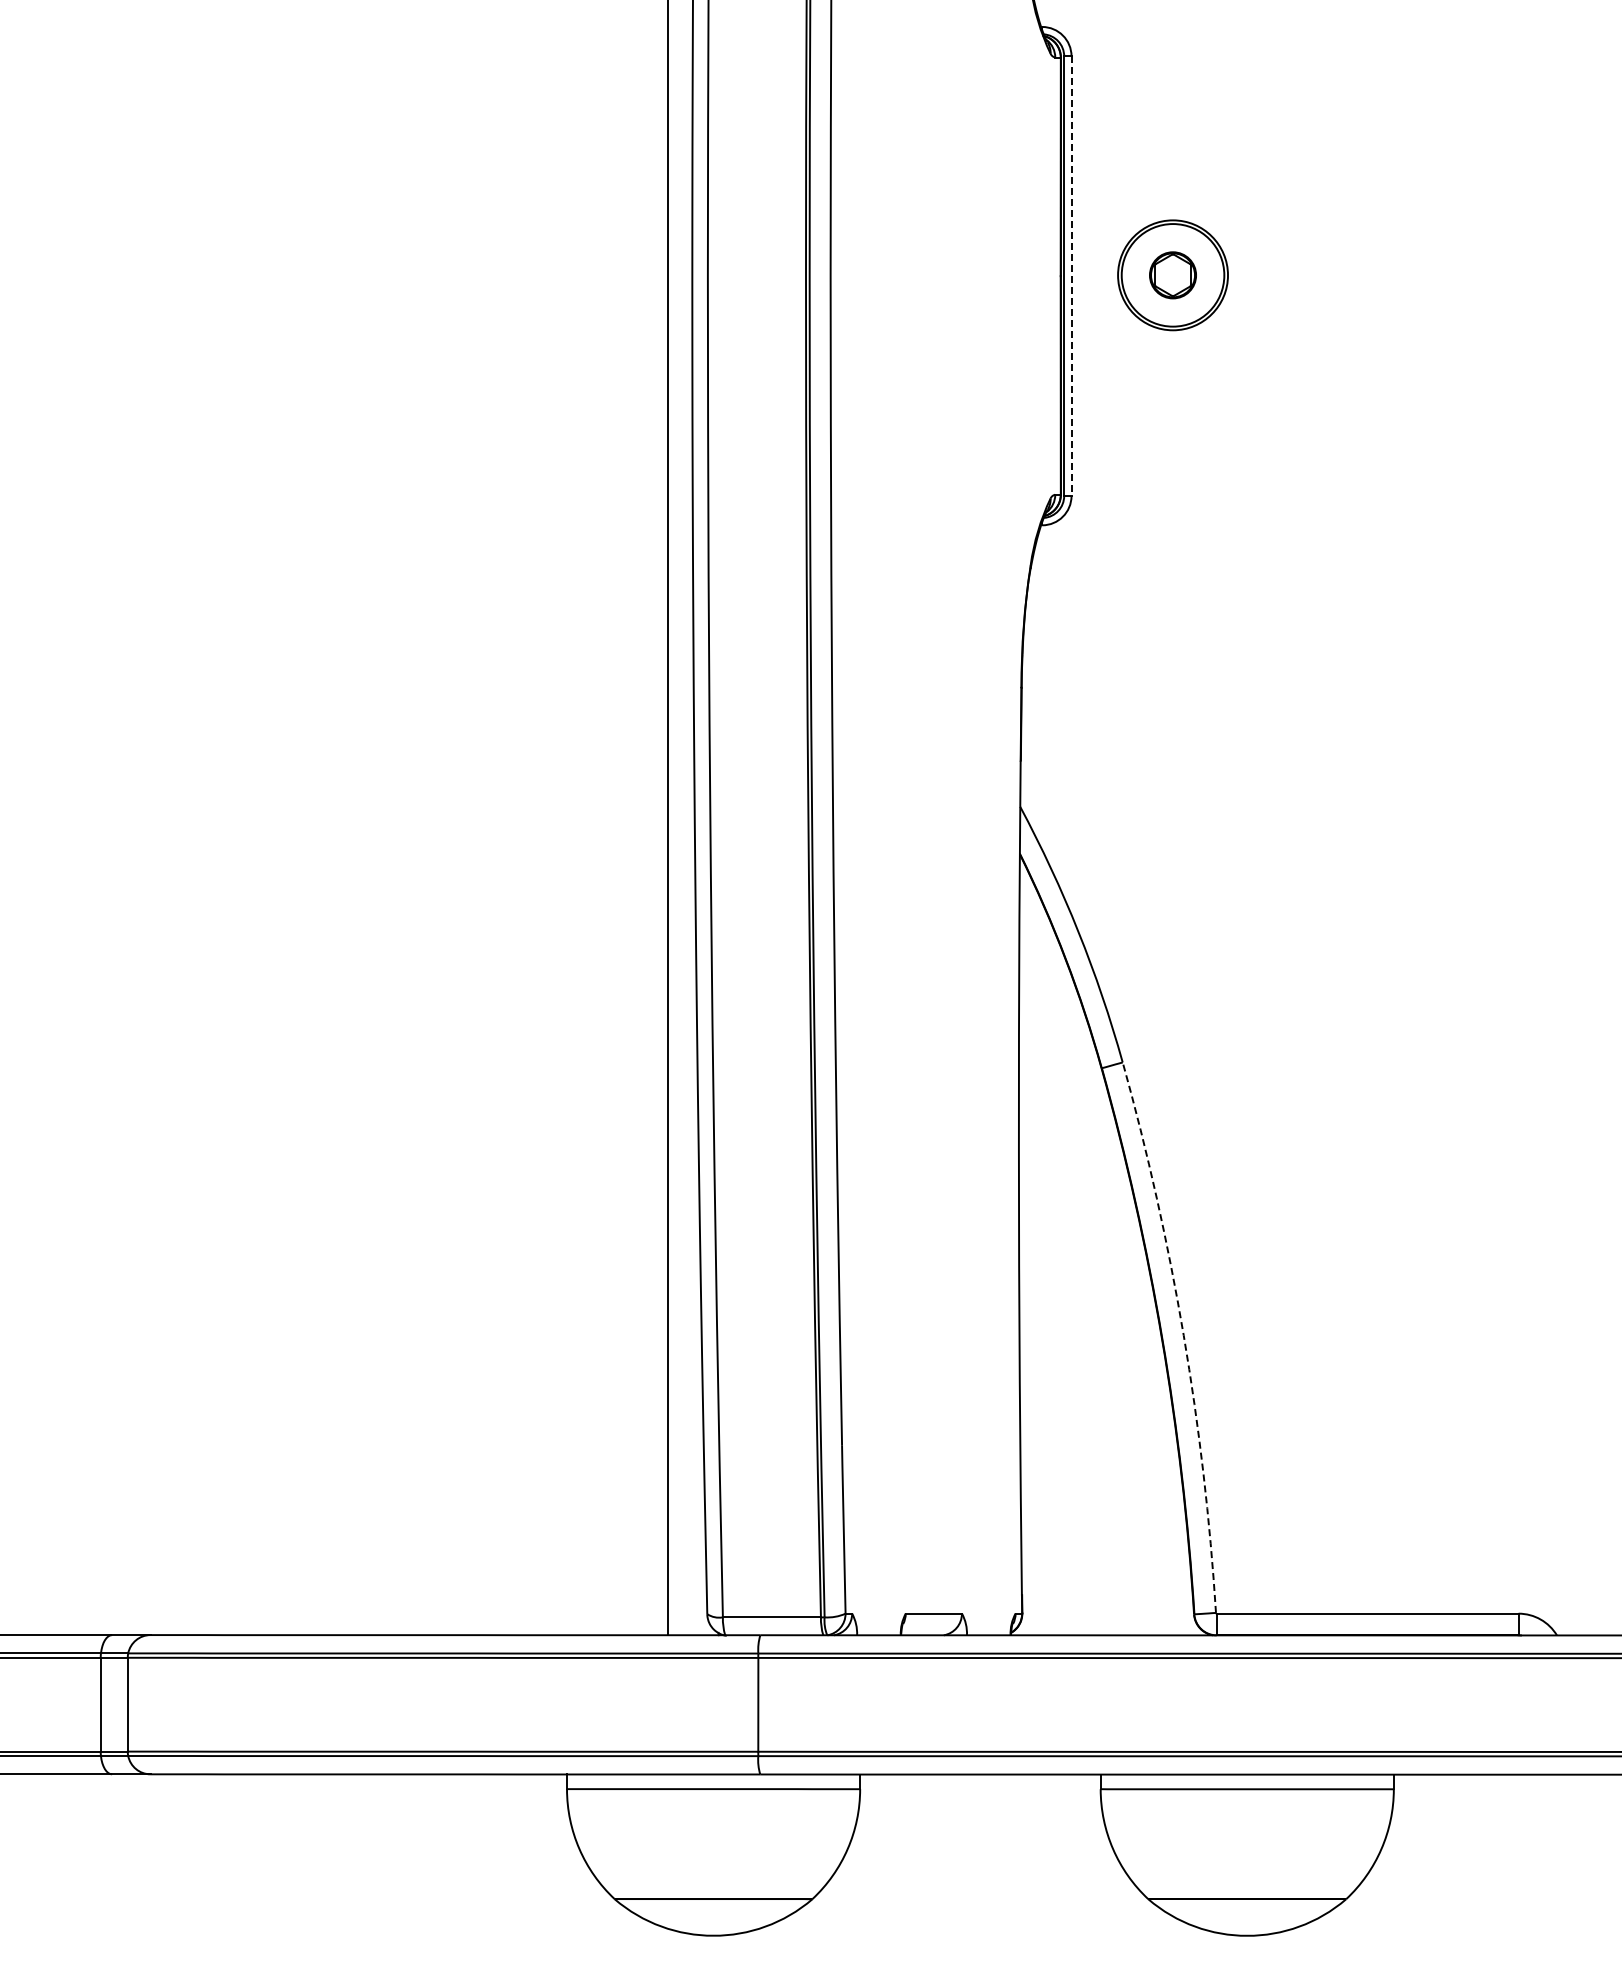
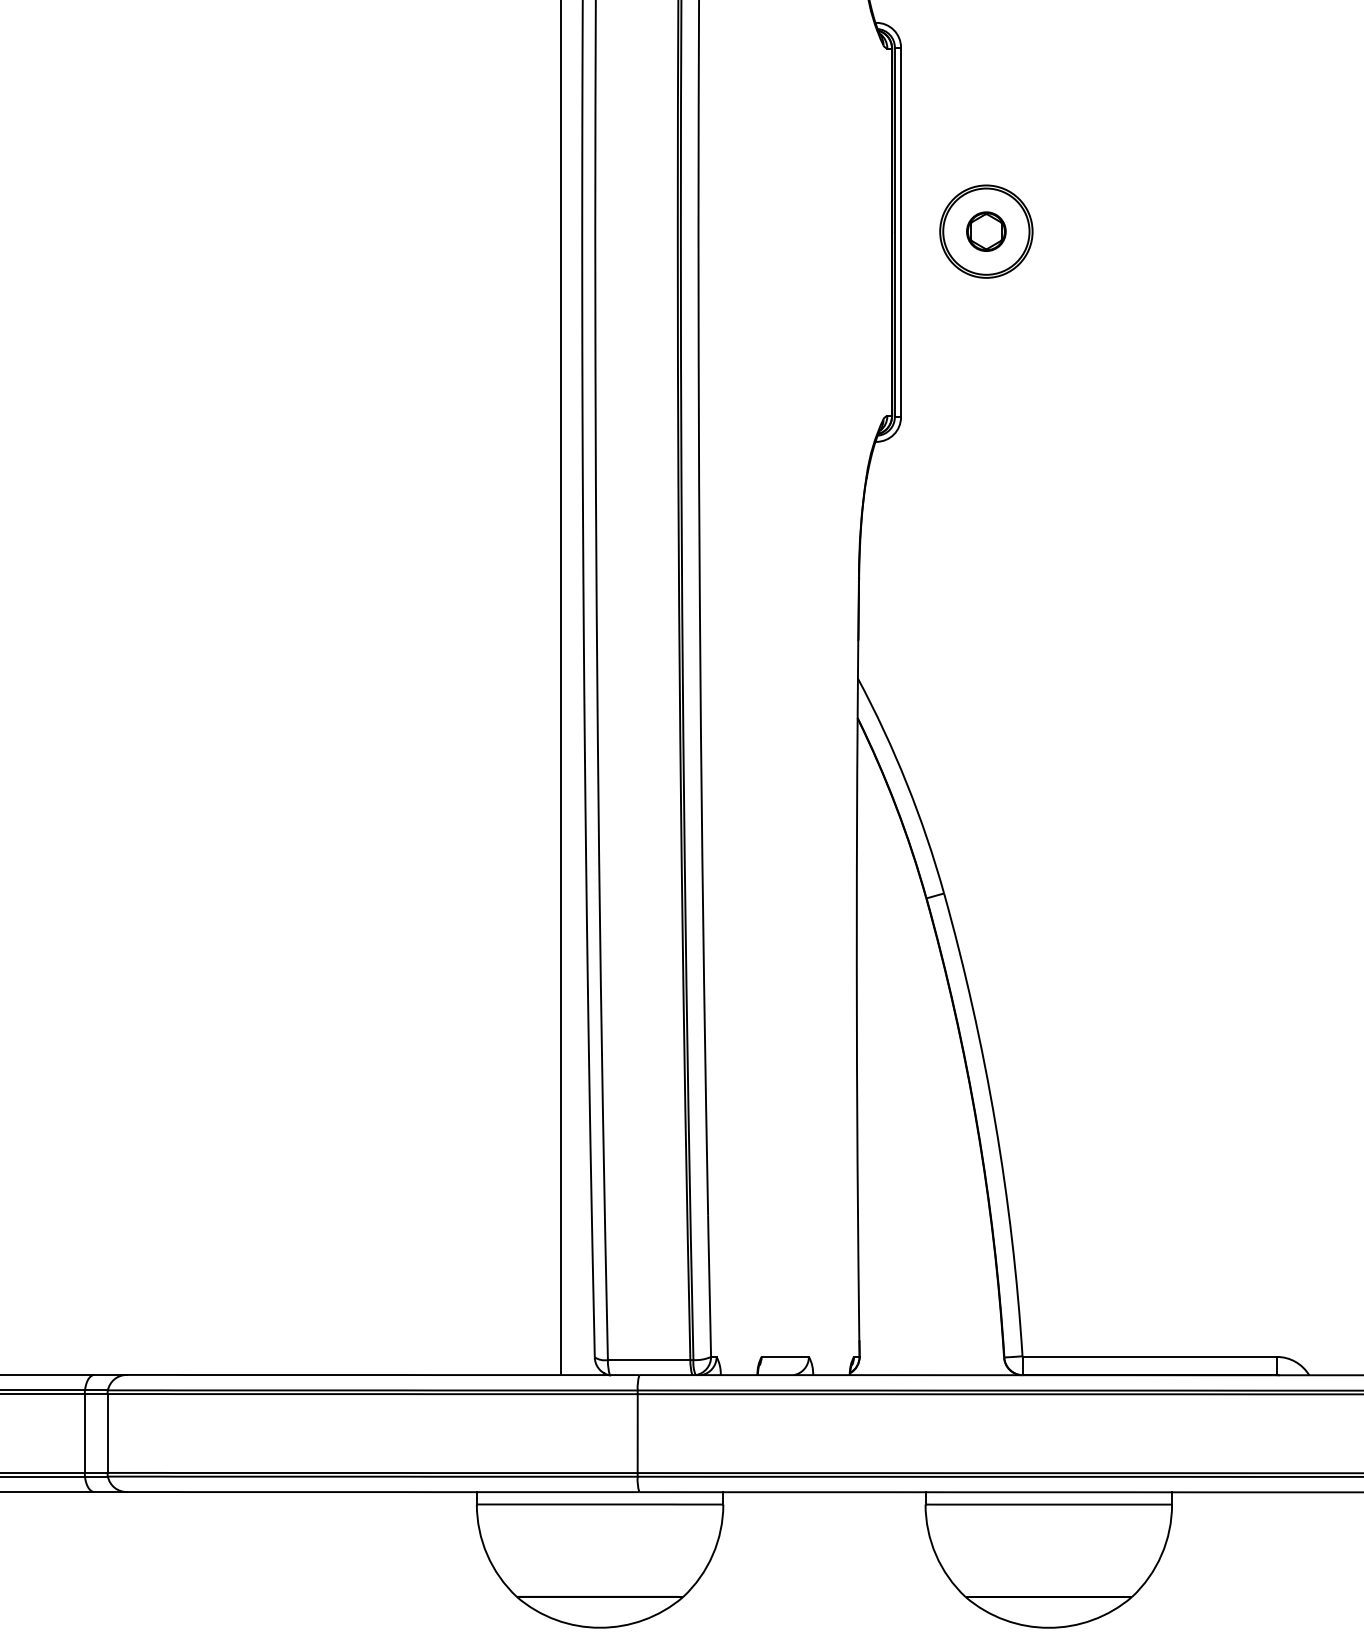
line: (1071, 276) -> (901, 232), dashed -> solid
arc: (1183, 1335) -> (995, 1123), dashed -> solid

